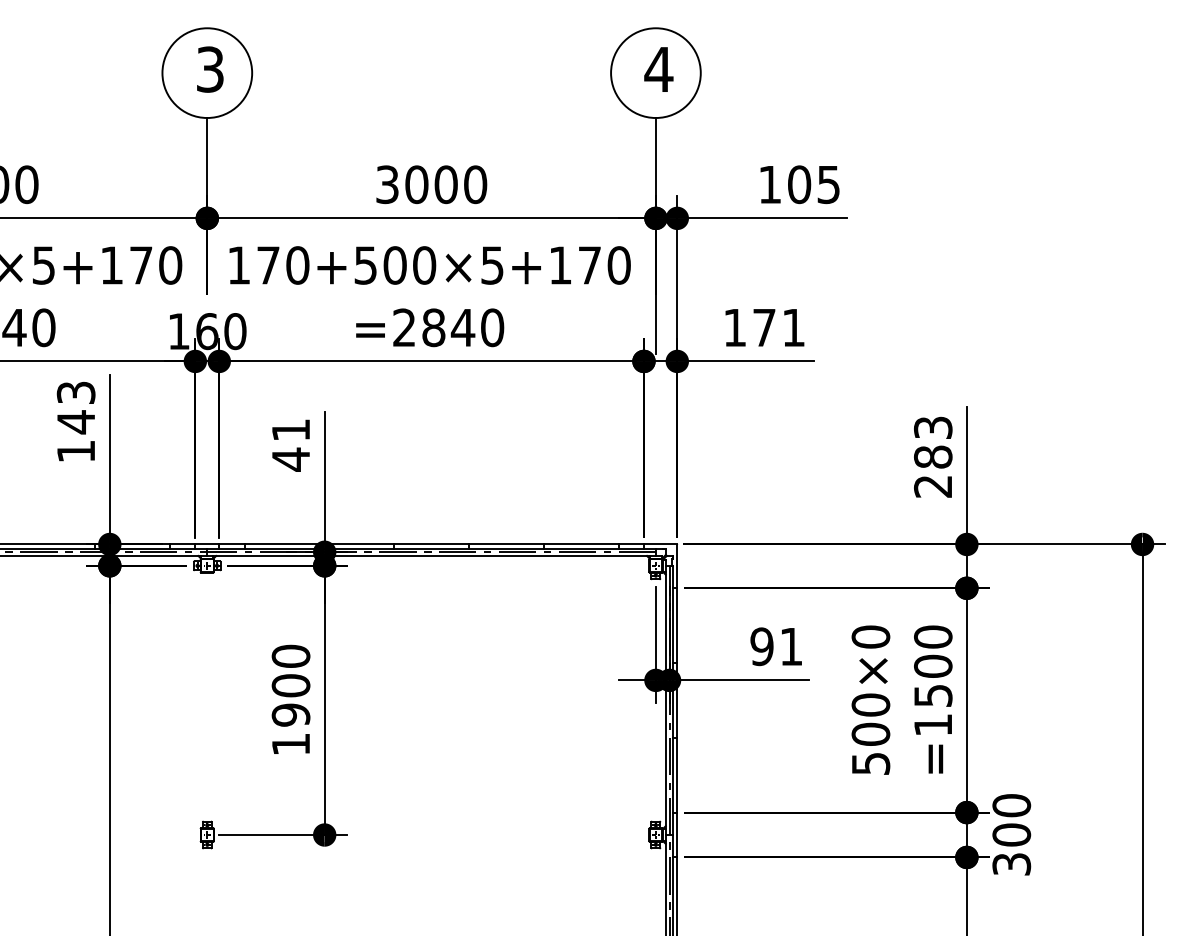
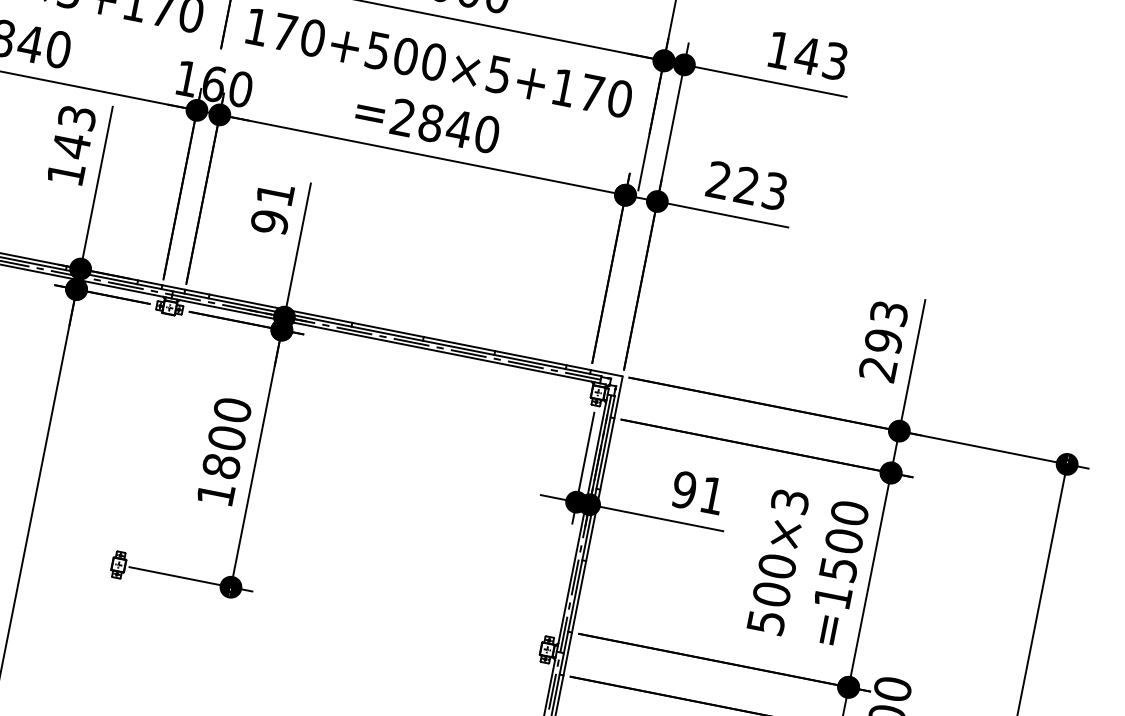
text: (813, 184) -> (820, 58), 105 -> 143
text: (764, 327) -> (747, 185), 171 -> 223
text: (933, 456) -> (884, 340), 283 -> 293
text: (290, 459) -> (269, 222), 41 -> 91
text: (870, 636) -> (789, 500), 500×0 -> 500×3
text: (290, 714) -> (221, 465), 1900 -> 1800

